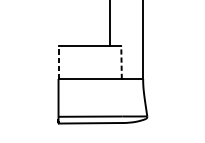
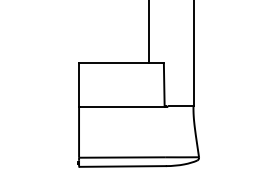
line: (58, 62) -> (79, 84), dashed -> solid
line: (121, 62) -> (164, 84), dashed -> solid

